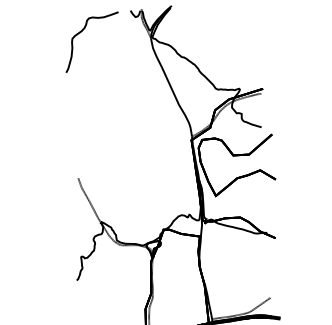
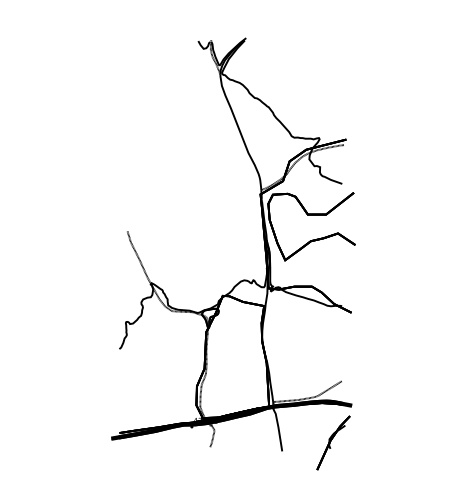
curve: (82, 31) -> (141, 62), removed

